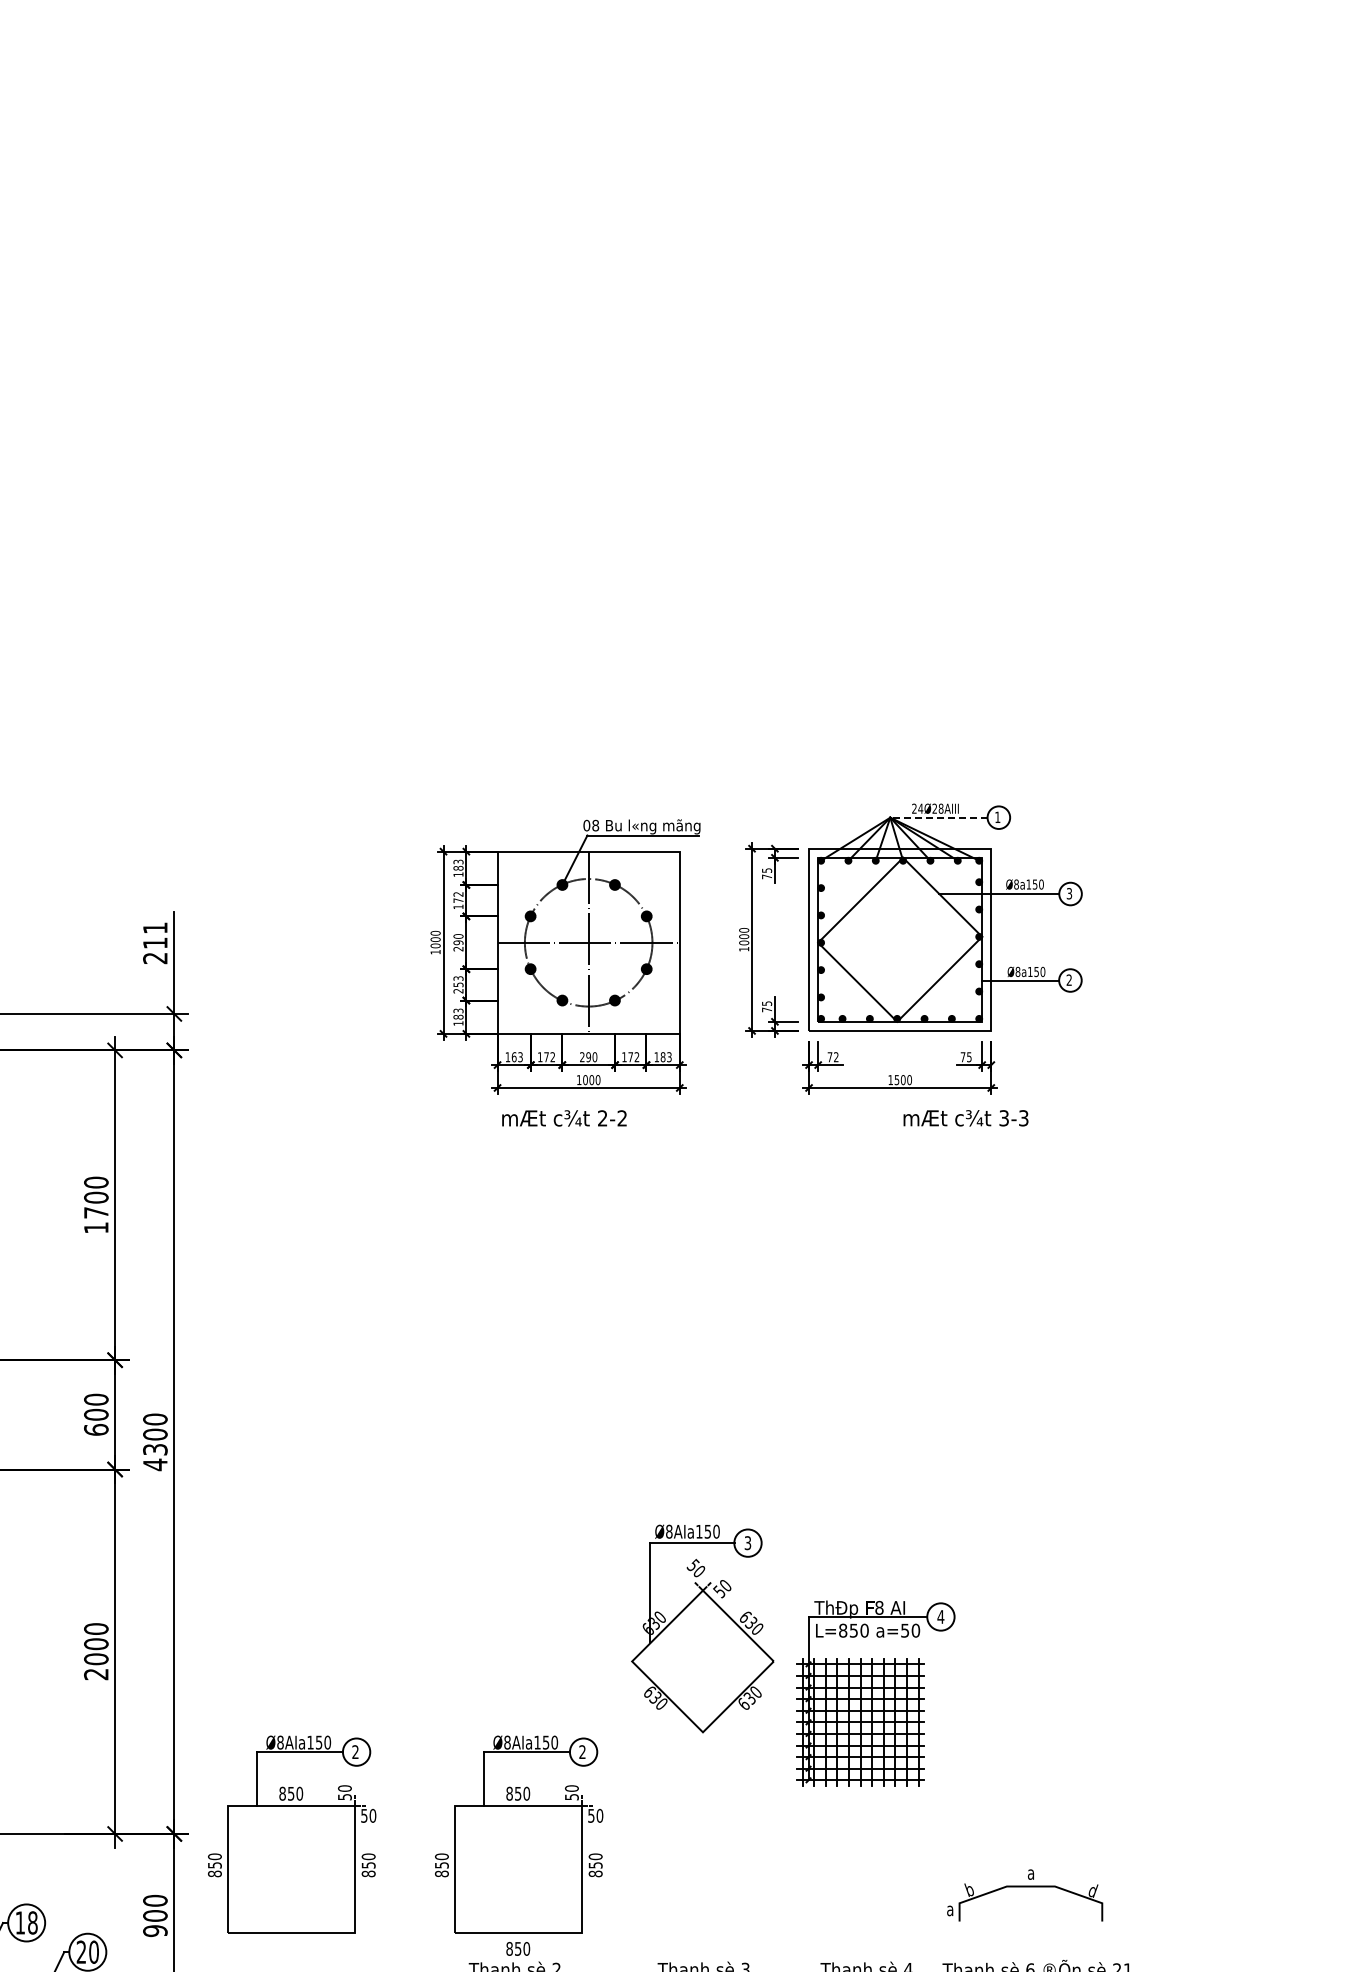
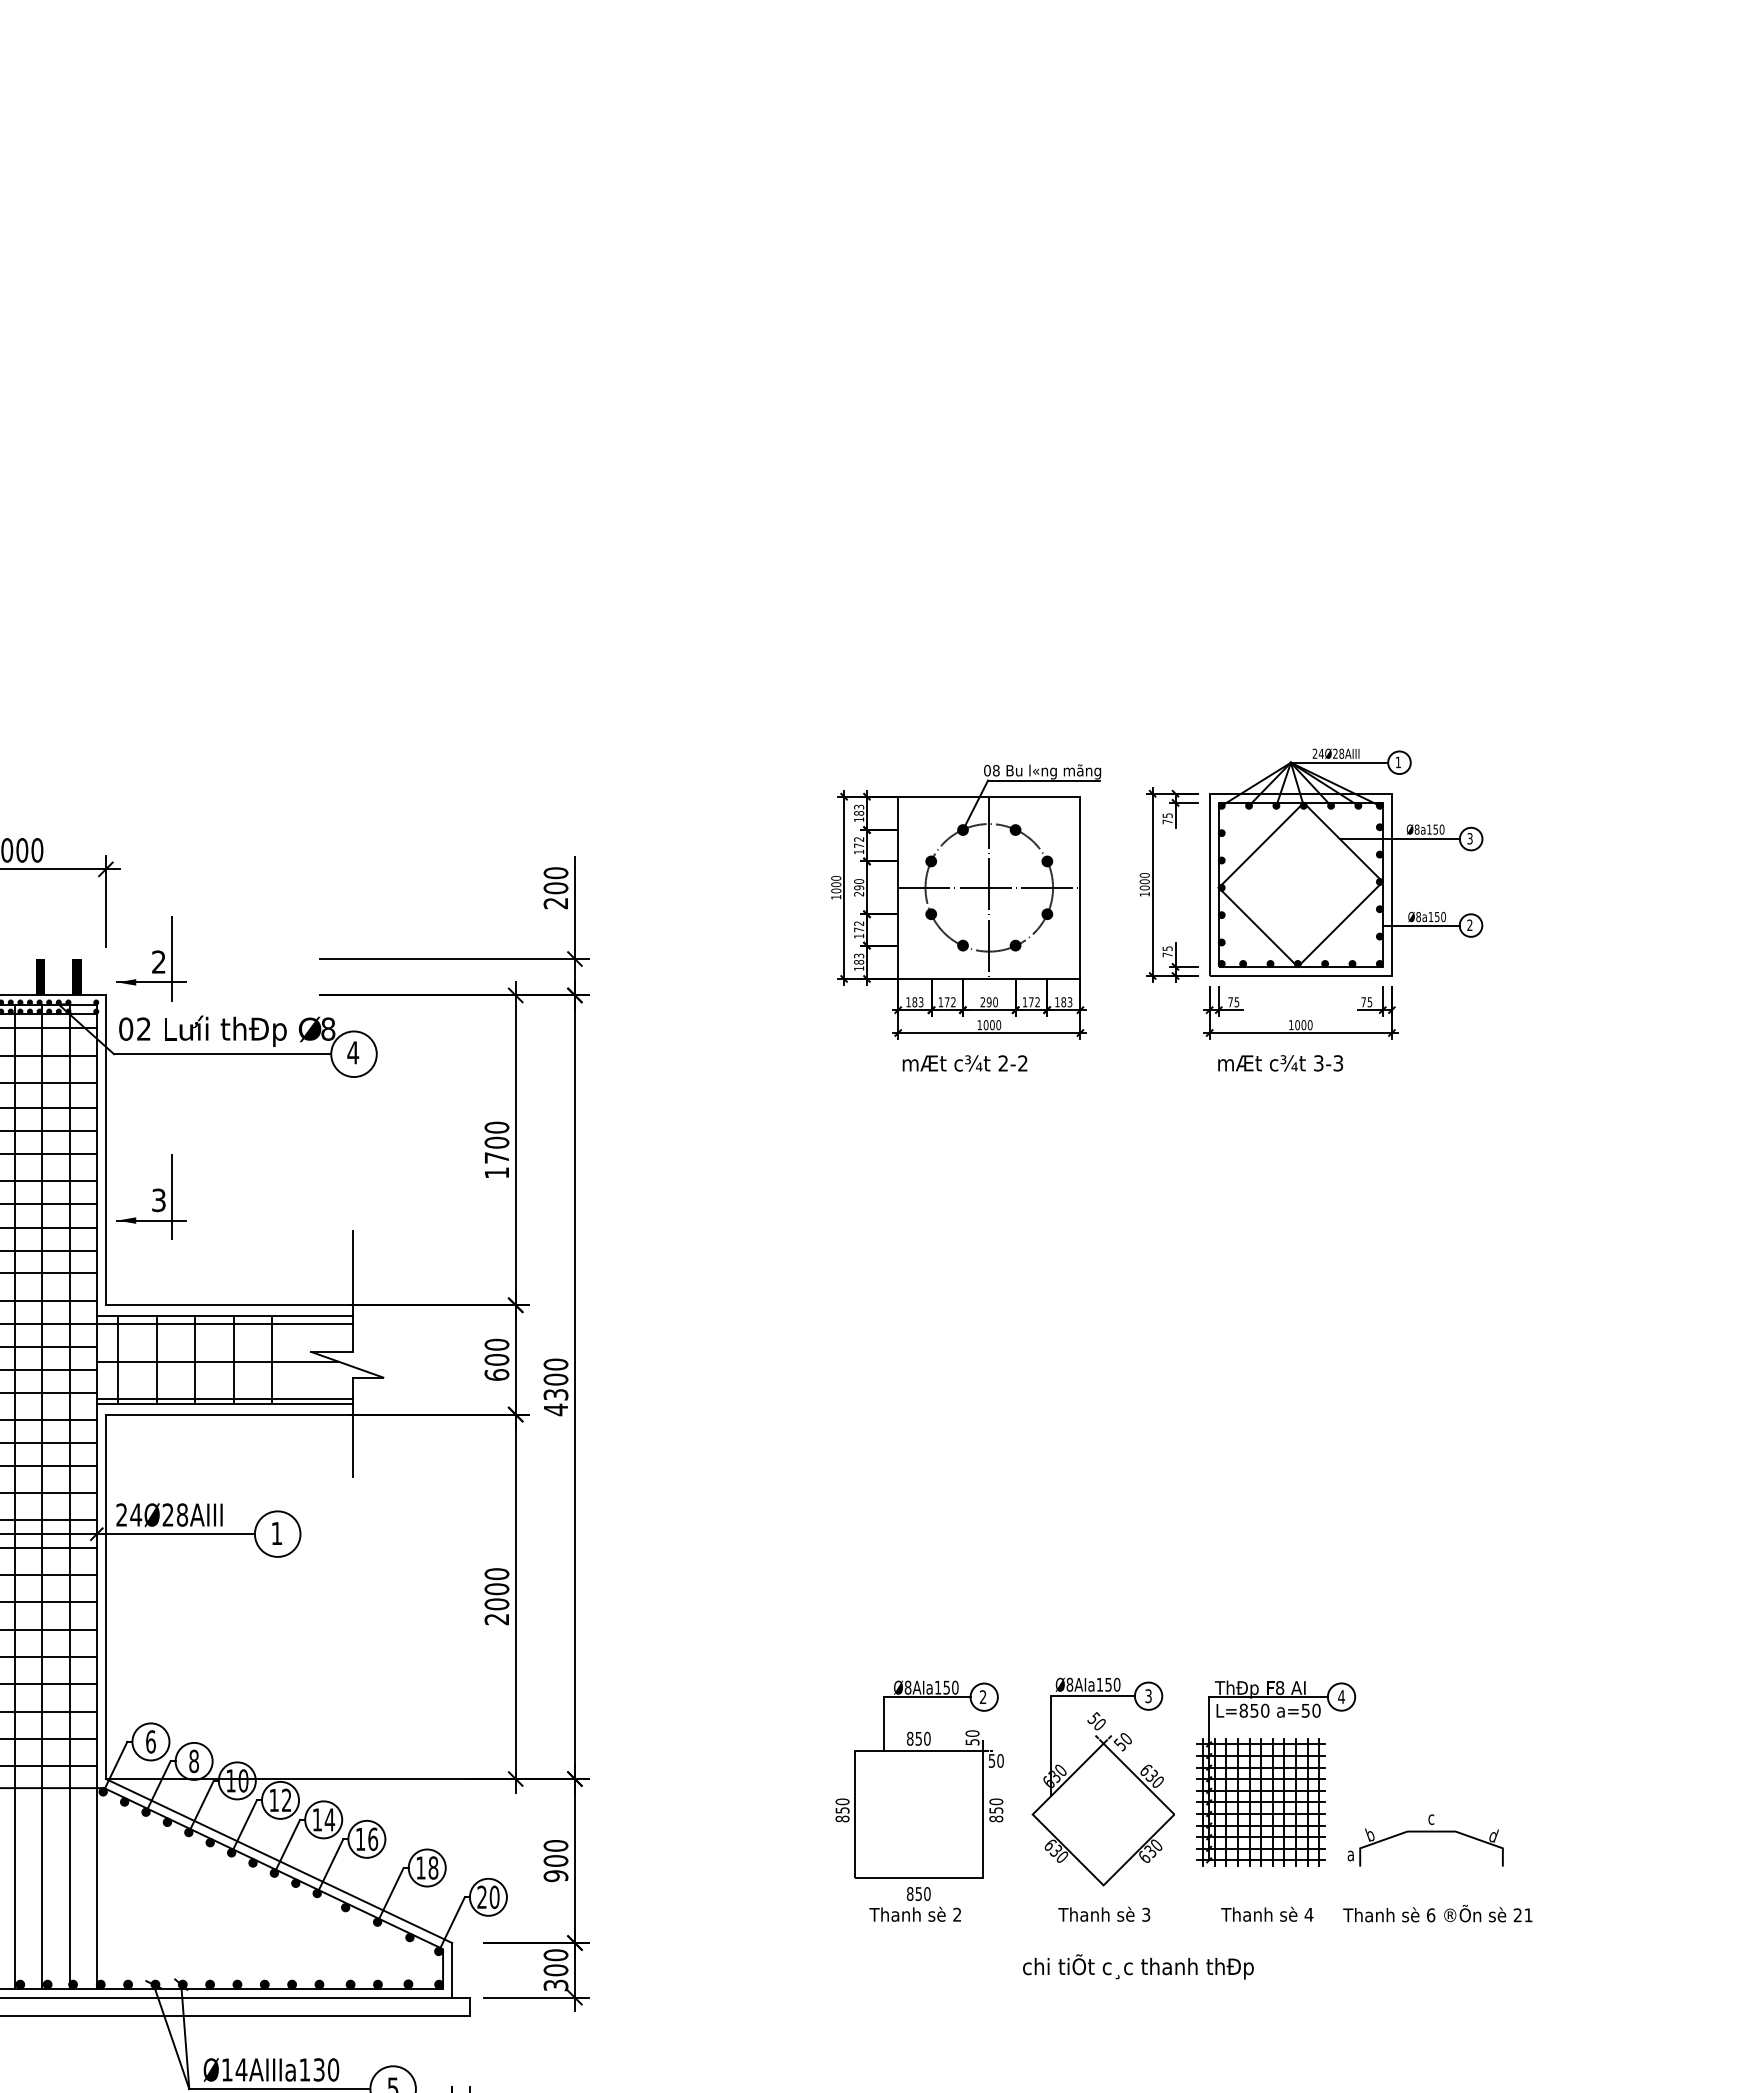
line: (938, 817) -> (1339, 762), dashed -> solid
text: (154, 935) -> (555, 880), 211 -> 200
text: (458, 984) -> (859, 929), 253 -> 172
text: (513, 1057) -> (914, 1002), 163 -> 183
text: (835, 1057) -> (1236, 1002), 72 -> 75
text: (896, 1080) -> (1297, 1025), 1500 -> 1000
text: (965, 1118) -> (1280, 1063), moved
part: (701, 1628) -> (1102, 1781), moved
part: (875, 1693) -> (1276, 1773), moved
part: (291, 1834) -> (692, 1779), removed
text: (1030, 1874) -> (1431, 1819), a -> c

